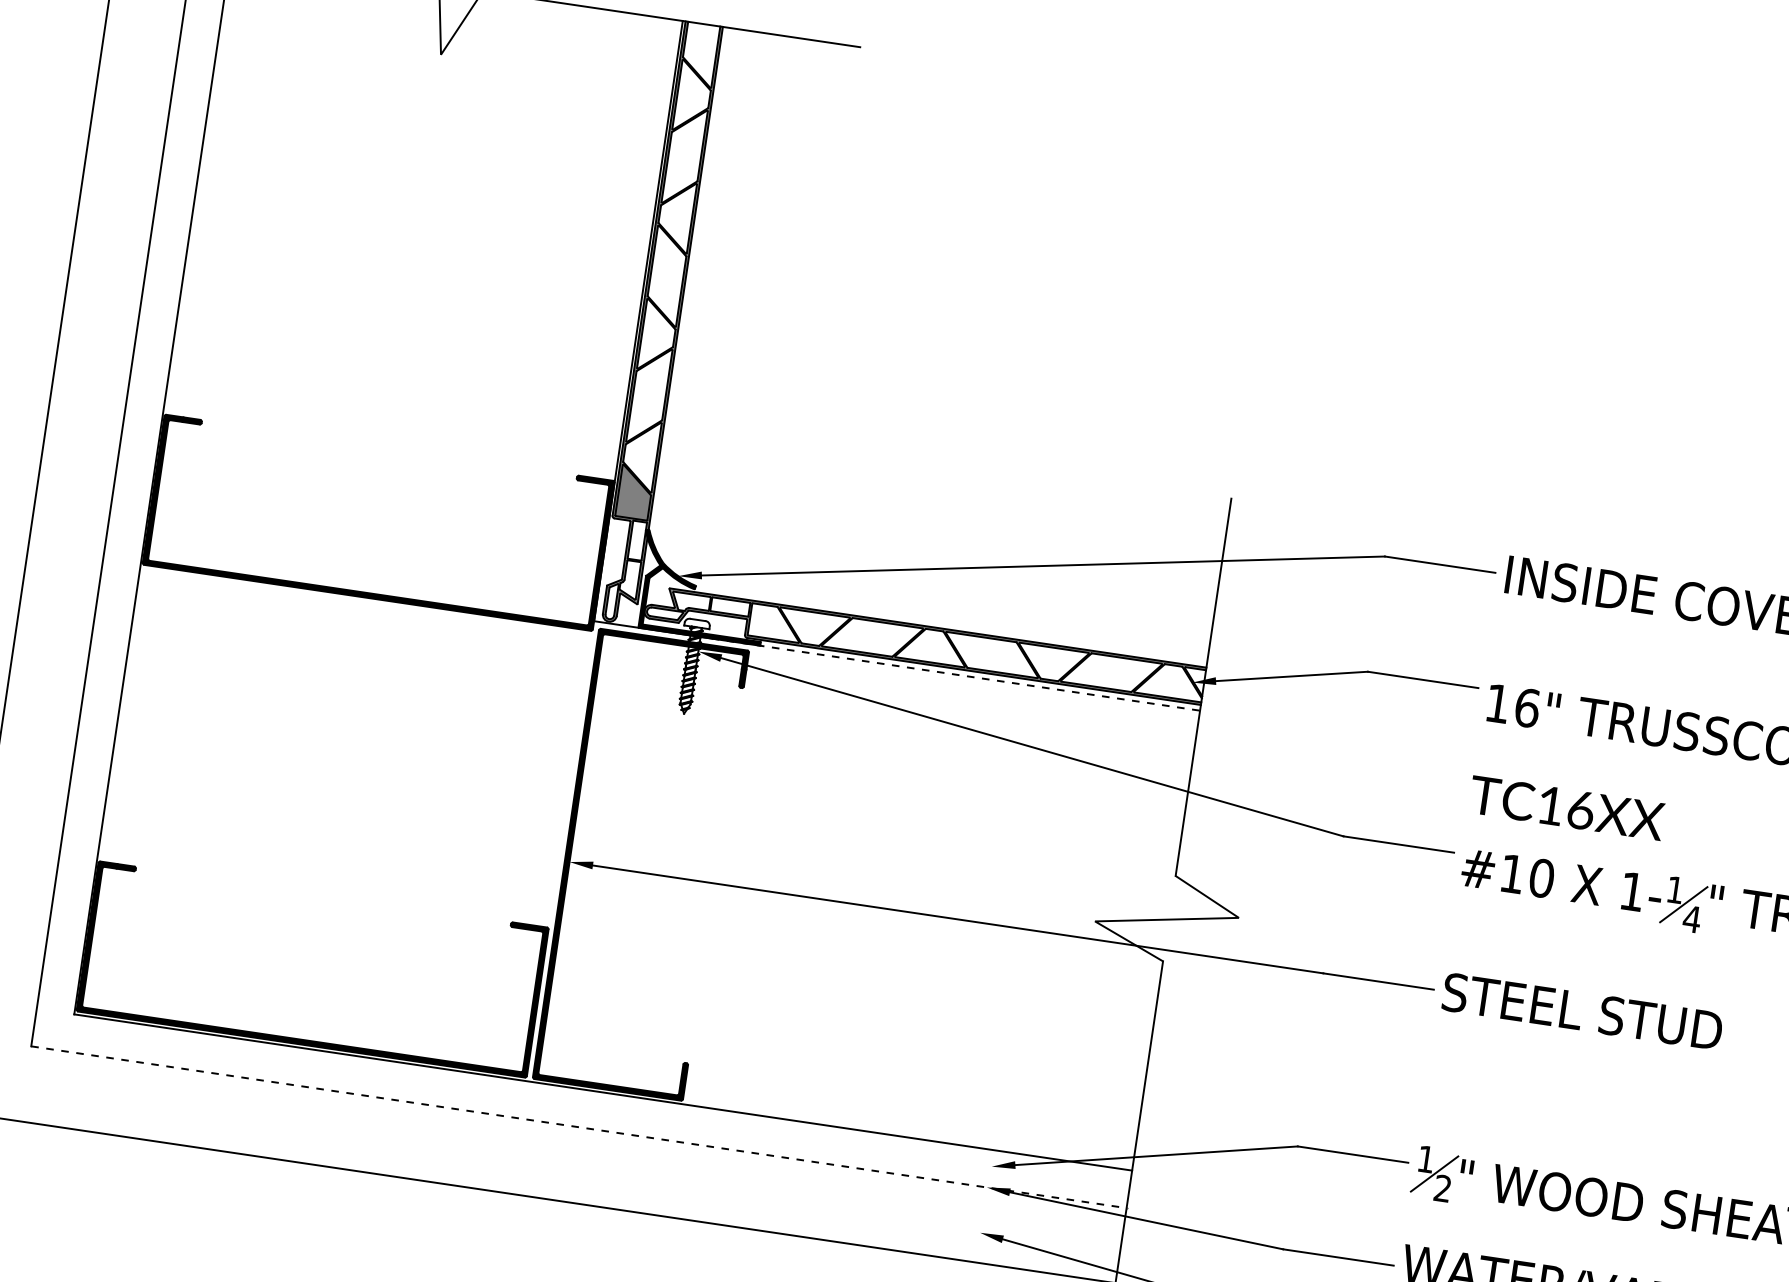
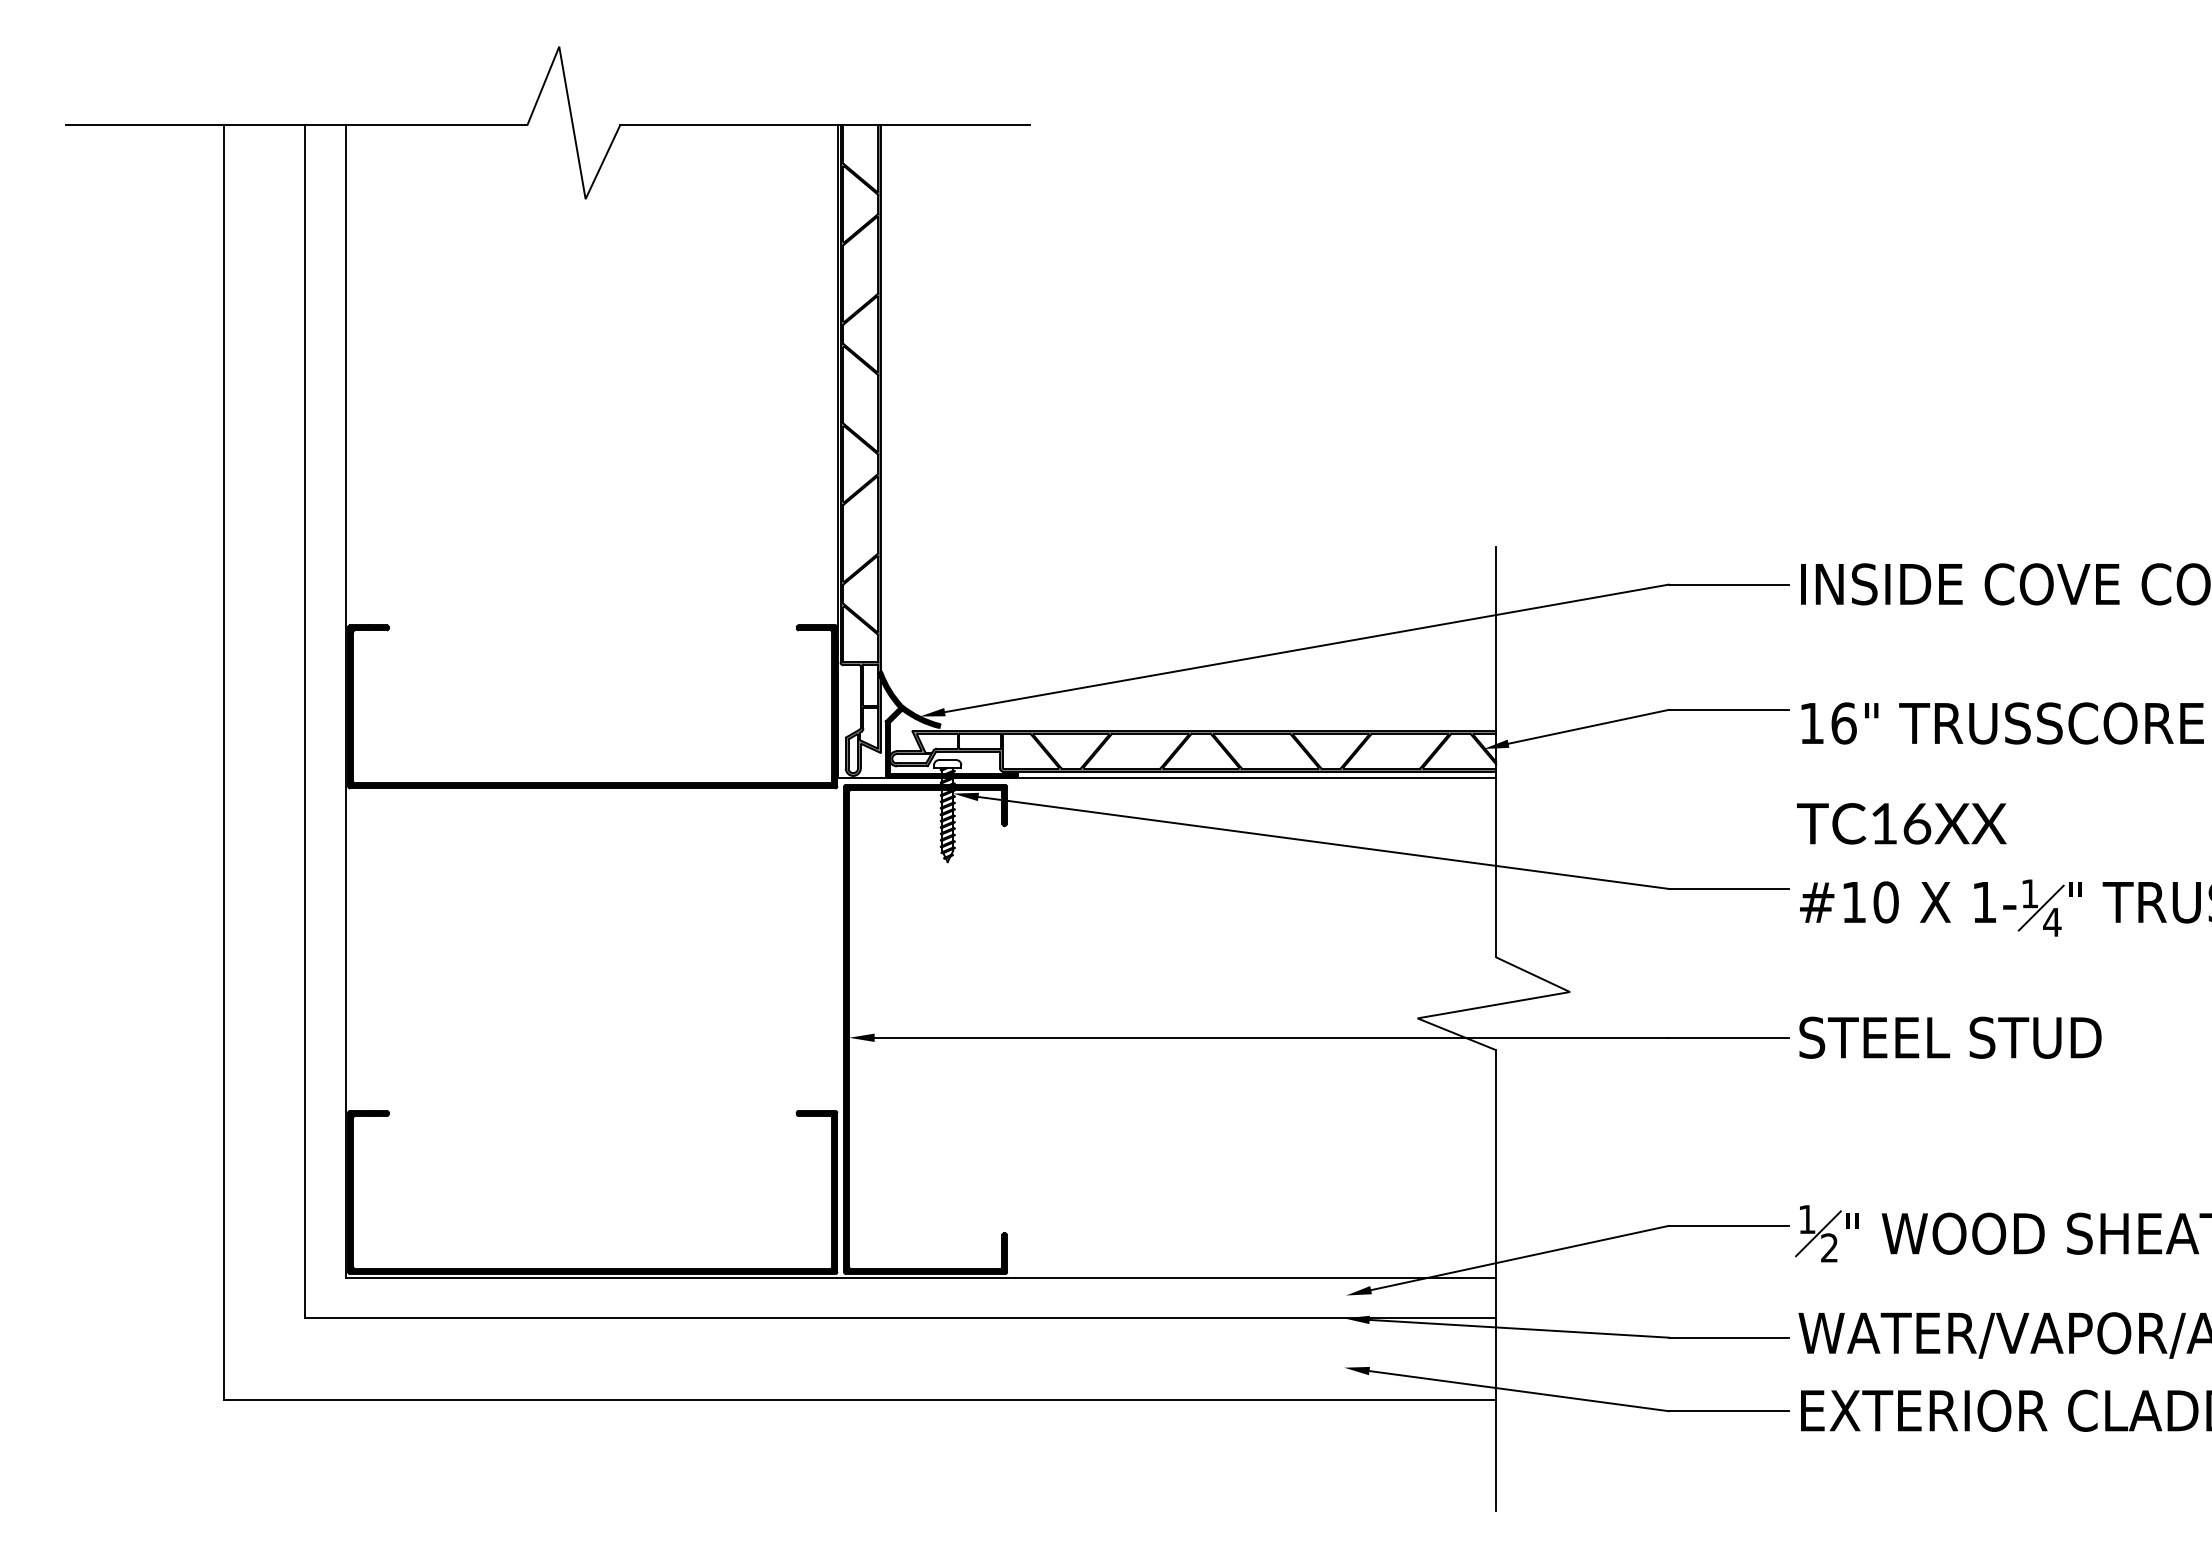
line: (956, 674) -> (1231, 777), dashed -> solid
line: (579, 1127) -> (901, 1318), dashed -> solid

